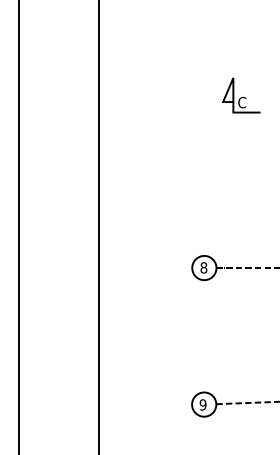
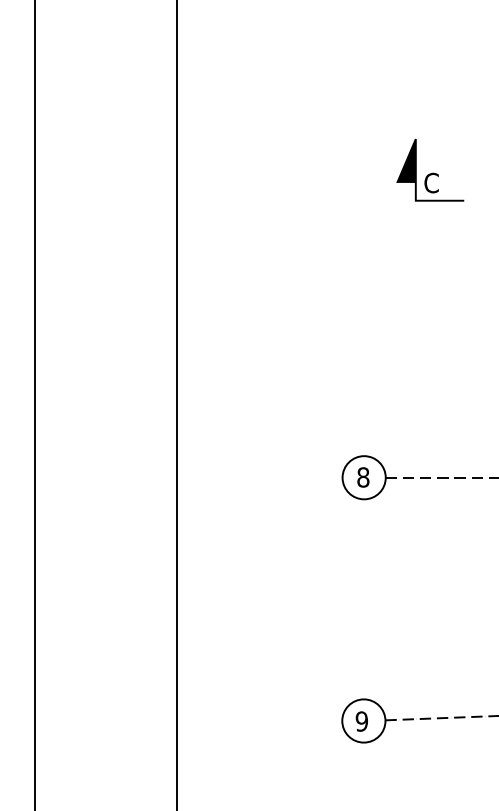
fill: (228, 89) -> (407, 159), added

